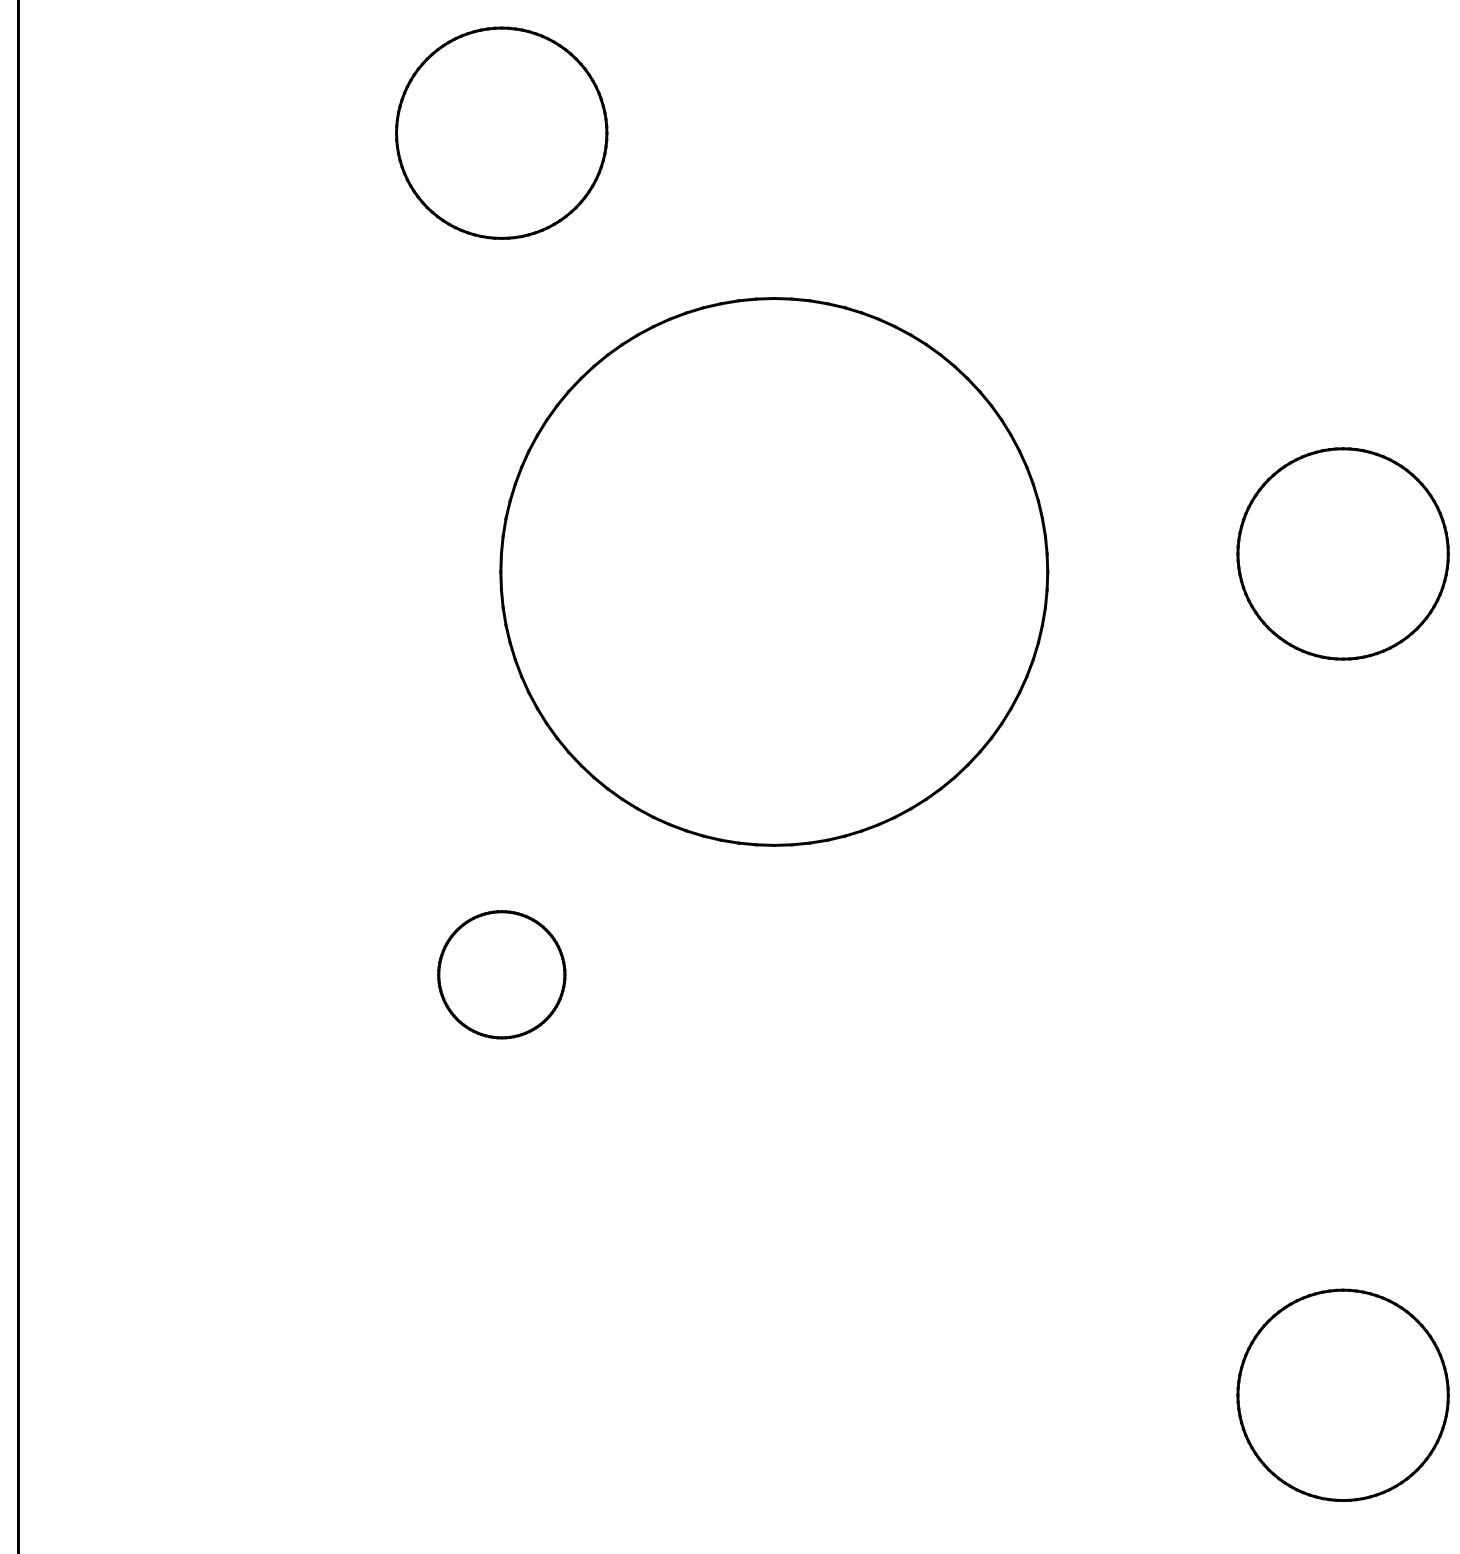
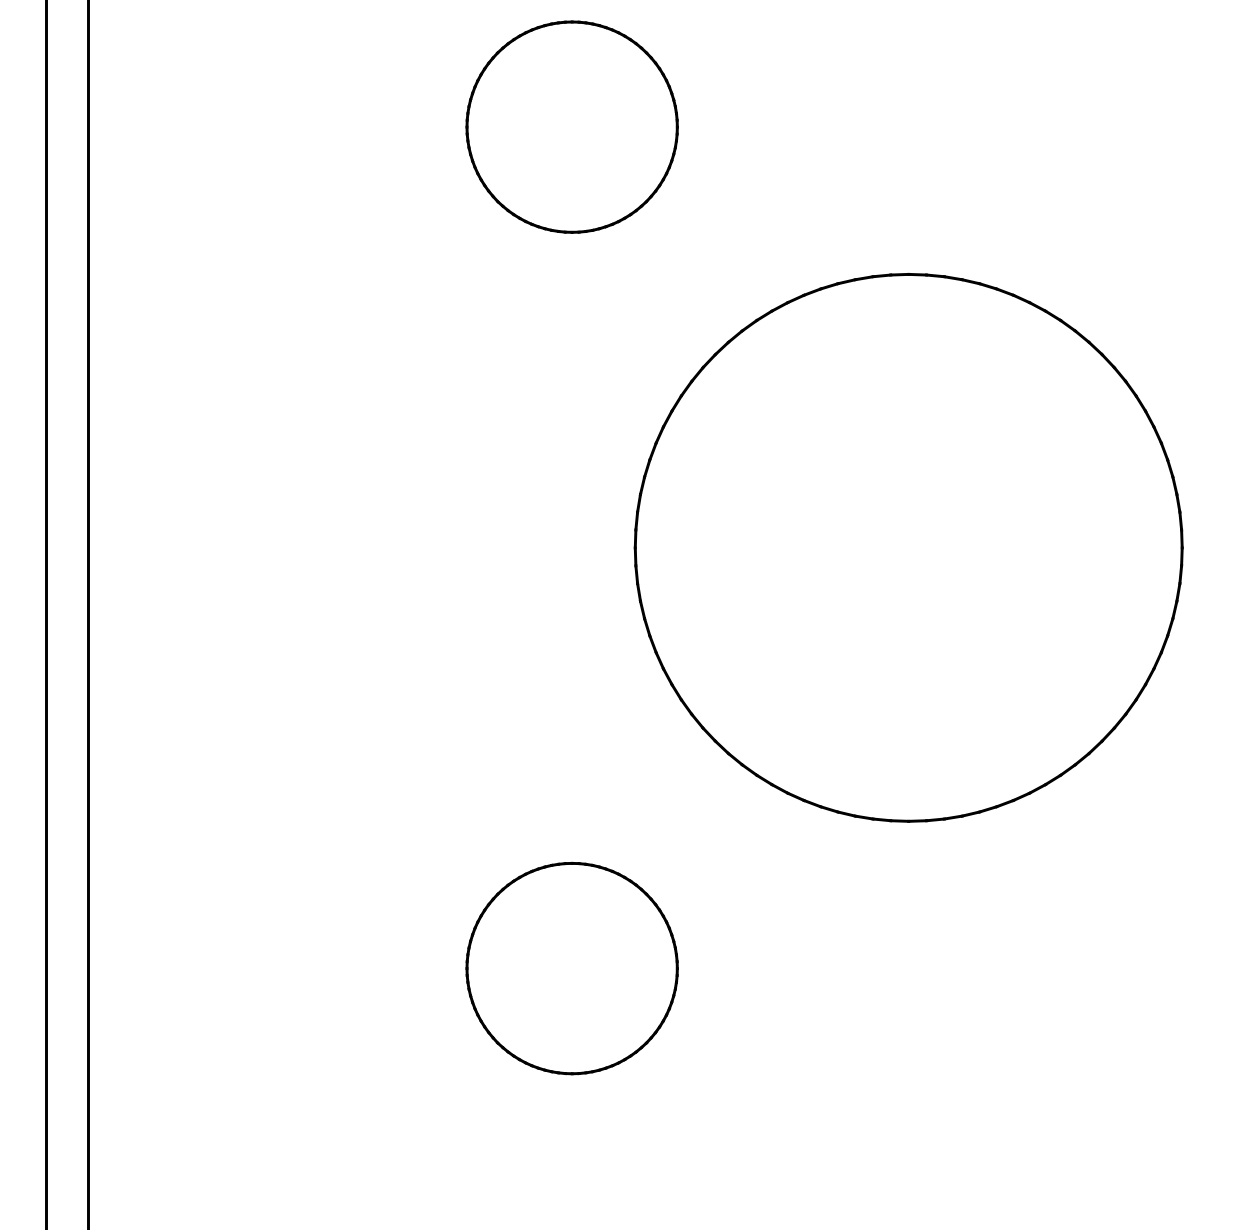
part: (774, 571) -> (908, 547), moved
part: (501, 974) -> (571, 968), size x1.67

